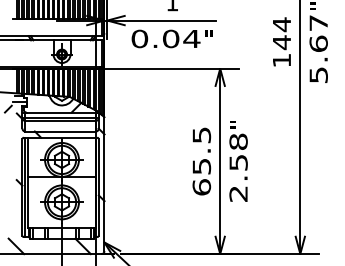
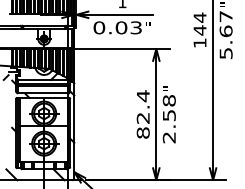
text: (191, 38) -> (135, 27), 0.04 -> 0.03
text: (201, 160) -> (143, 113), 65.5 -> 82.4

